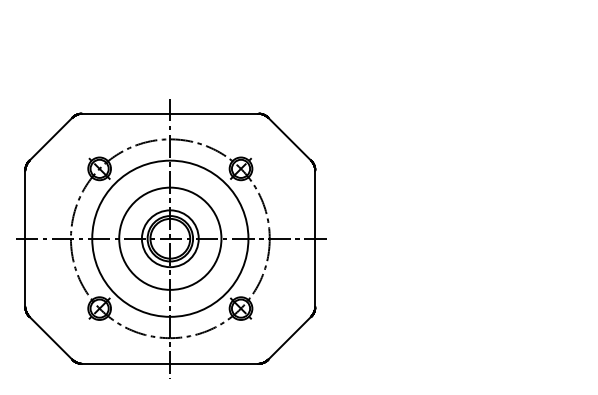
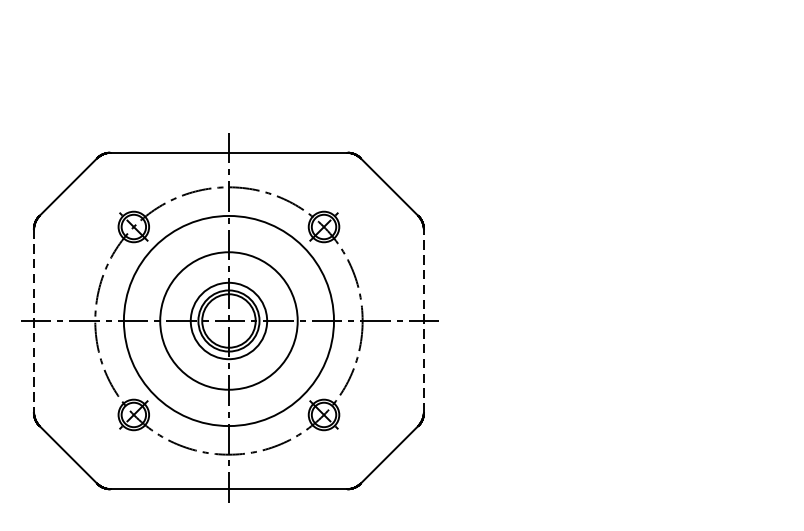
line: (315, 238) -> (424, 320), solid -> dashed
line: (25, 239) -> (34, 321), solid -> dashed

